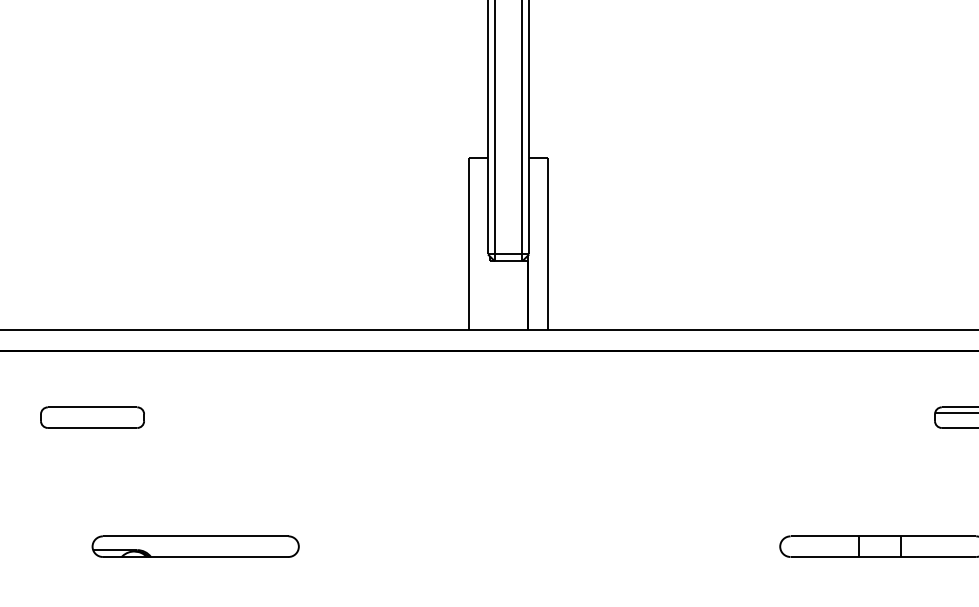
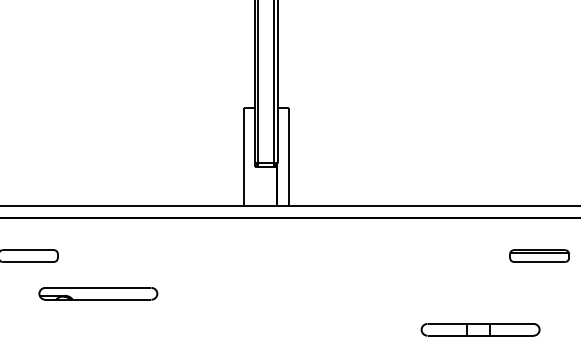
part: (195, 546) -> (98, 293), moved

